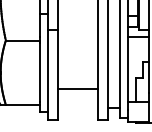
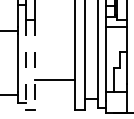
line: (48, 74) -> (26, 64), solid -> dashed
line: (57, 74) -> (35, 64), solid -> dashed

